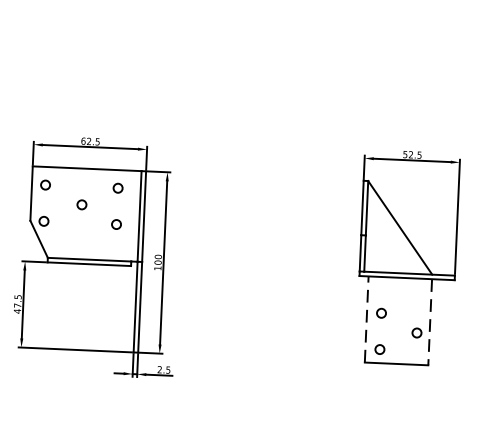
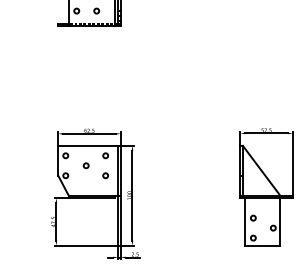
line: (366, 318) -> (245, 221), dashed -> solid
line: (430, 321) -> (280, 221), dashed -> solid

